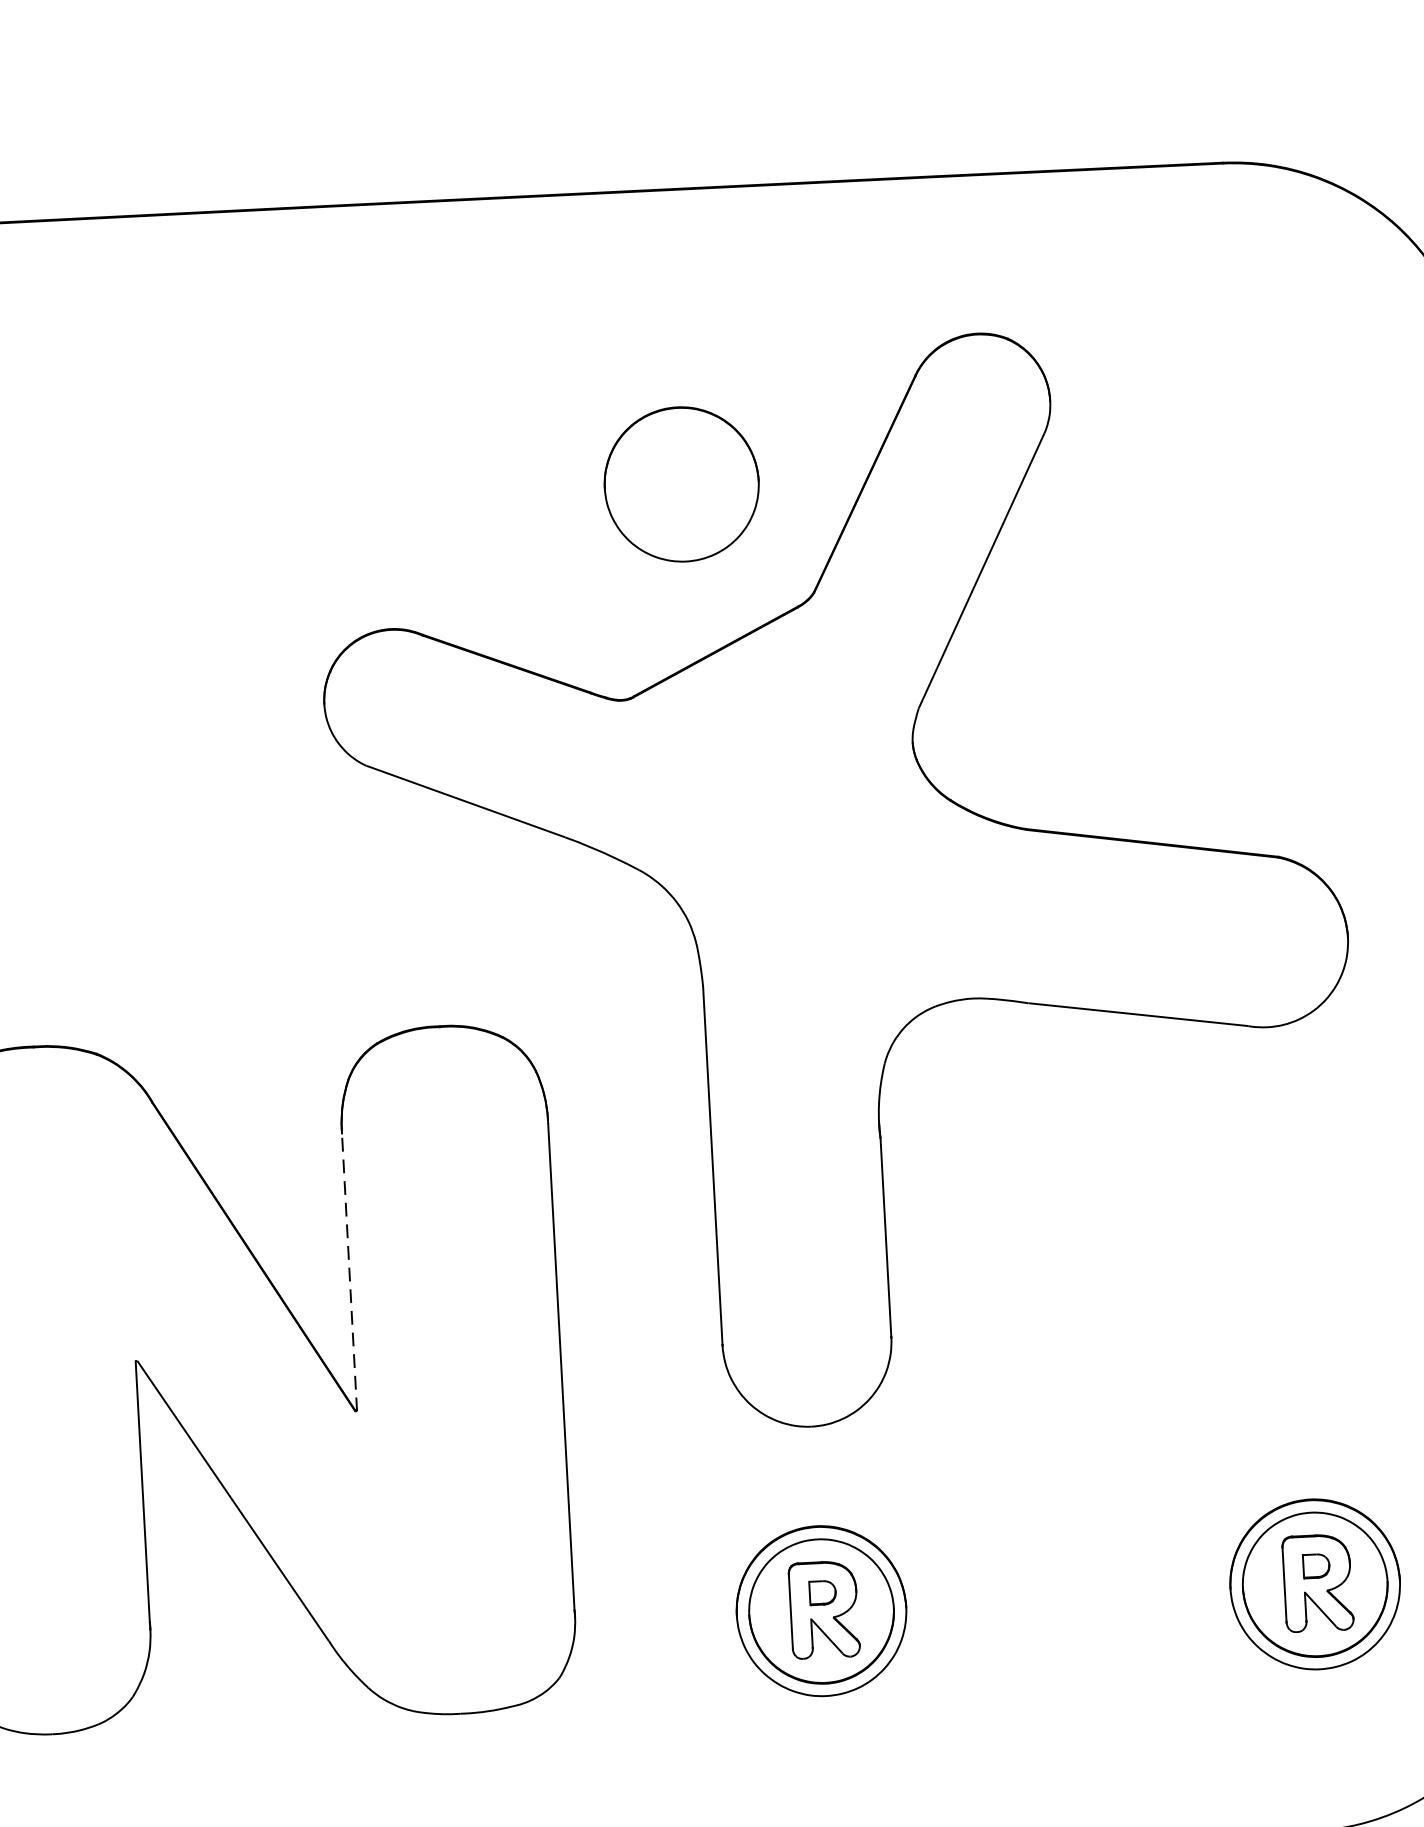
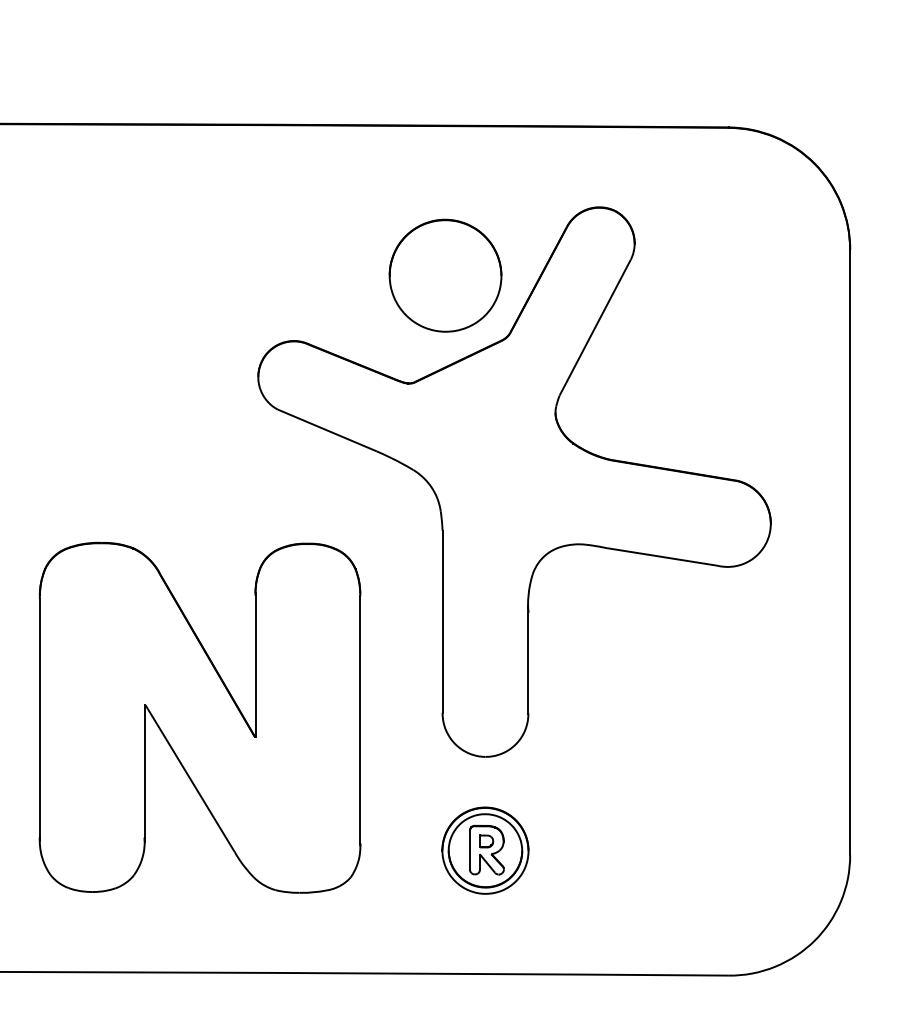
part: (681, 484) -> (445, 275), size x1.43
line: (349, 1271) -> (255, 665), dashed -> solid
part: (1315, 1584) -> (736, 850), removed

